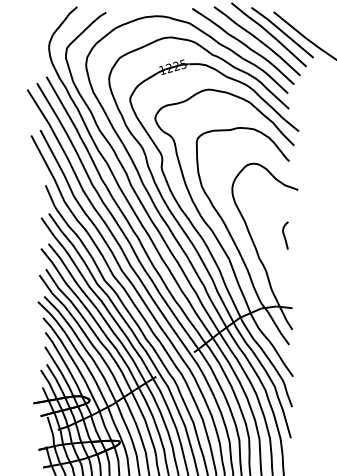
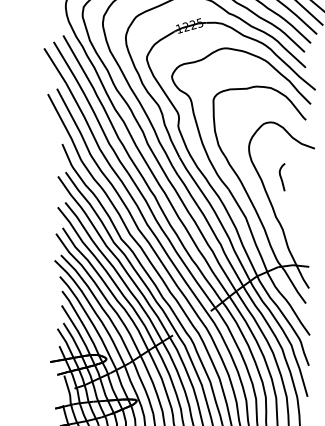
curve: (285, 235) -> (282, 177), moved

